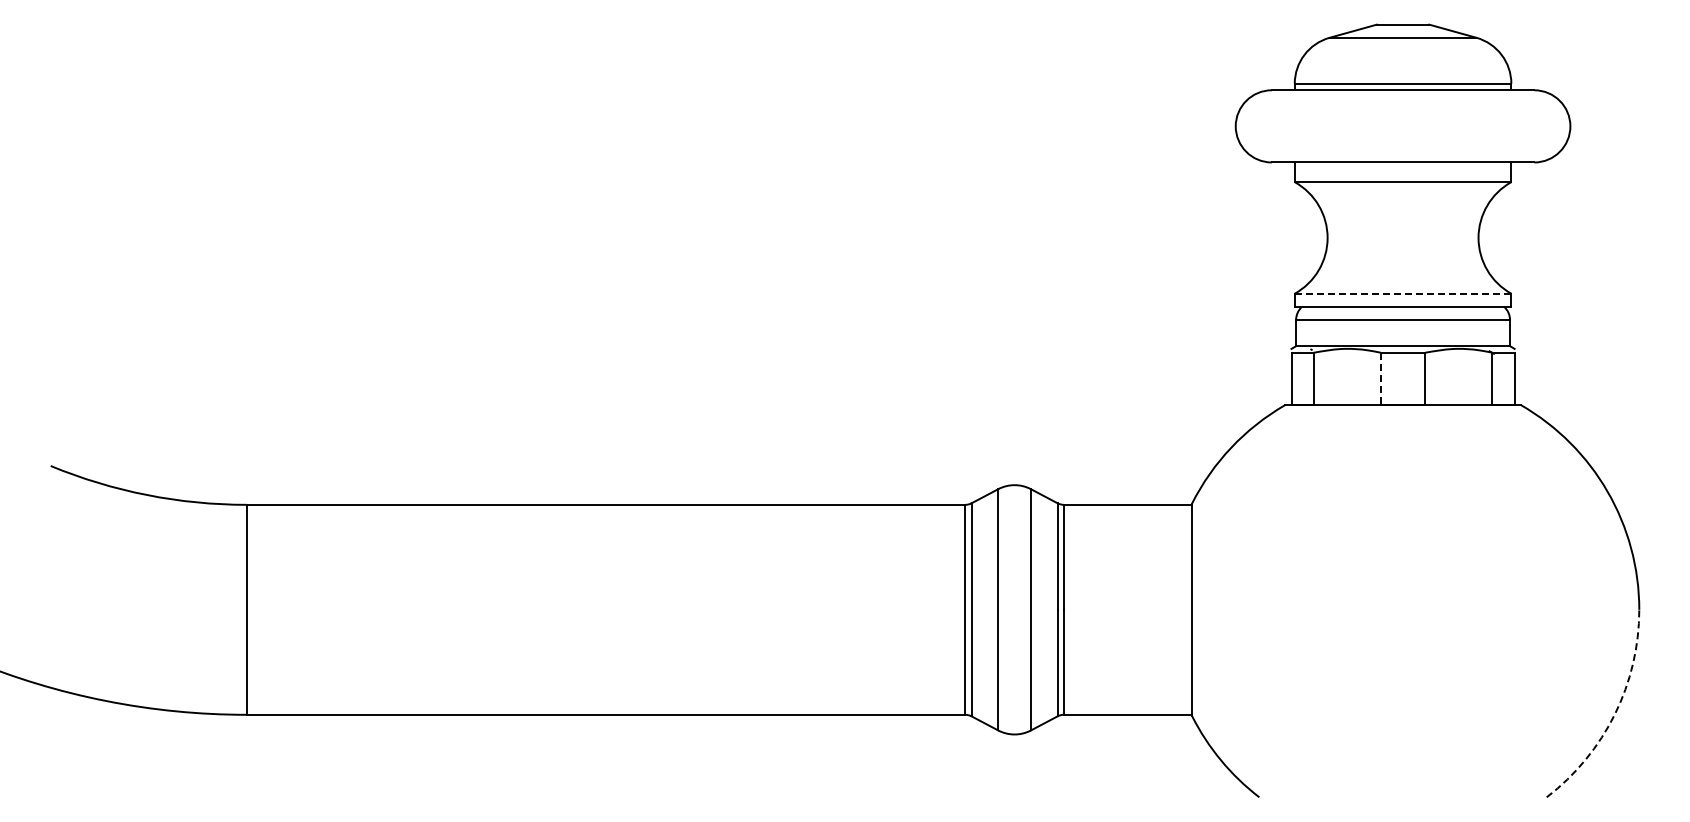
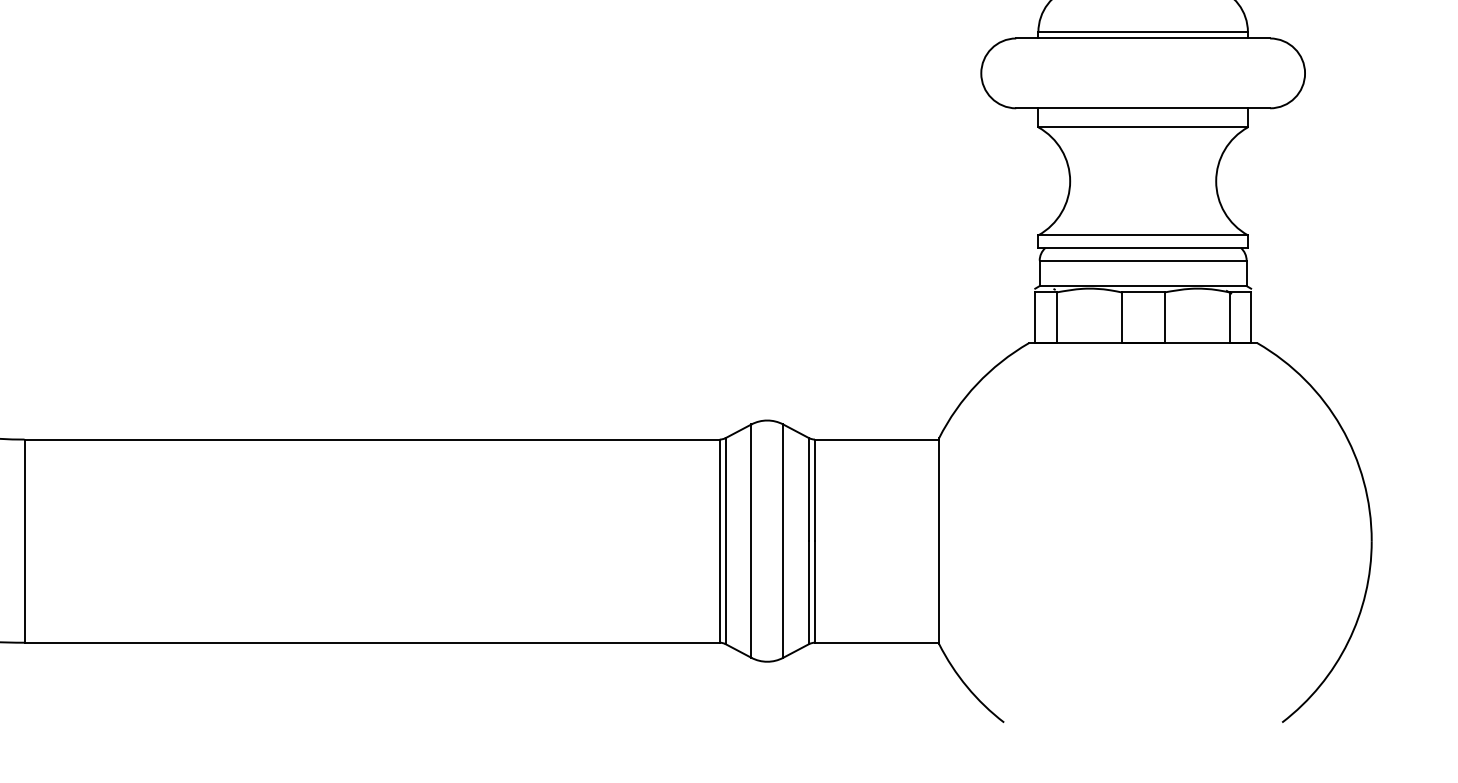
line: (1403, 293) -> (1143, 235), dashed -> solid
line: (1380, 379) -> (1121, 318), dashed -> solid
arc: (1614, 714) -> (1347, 642), dashed -> solid

